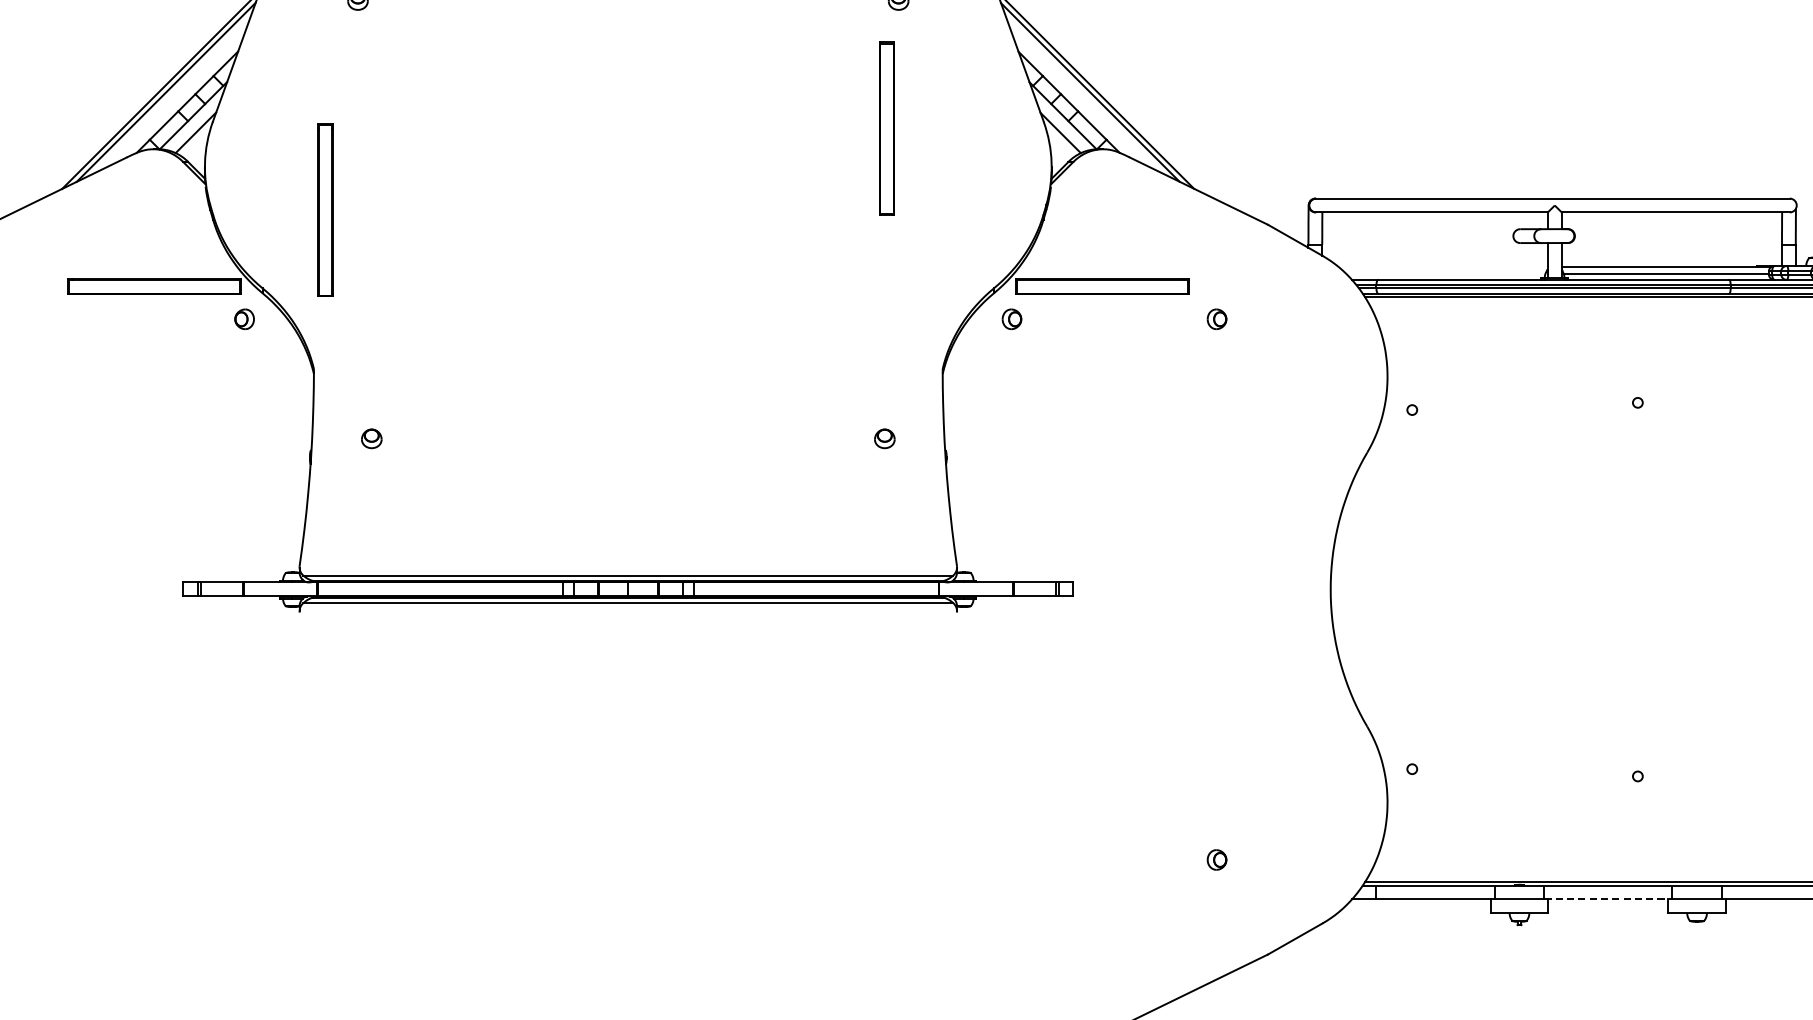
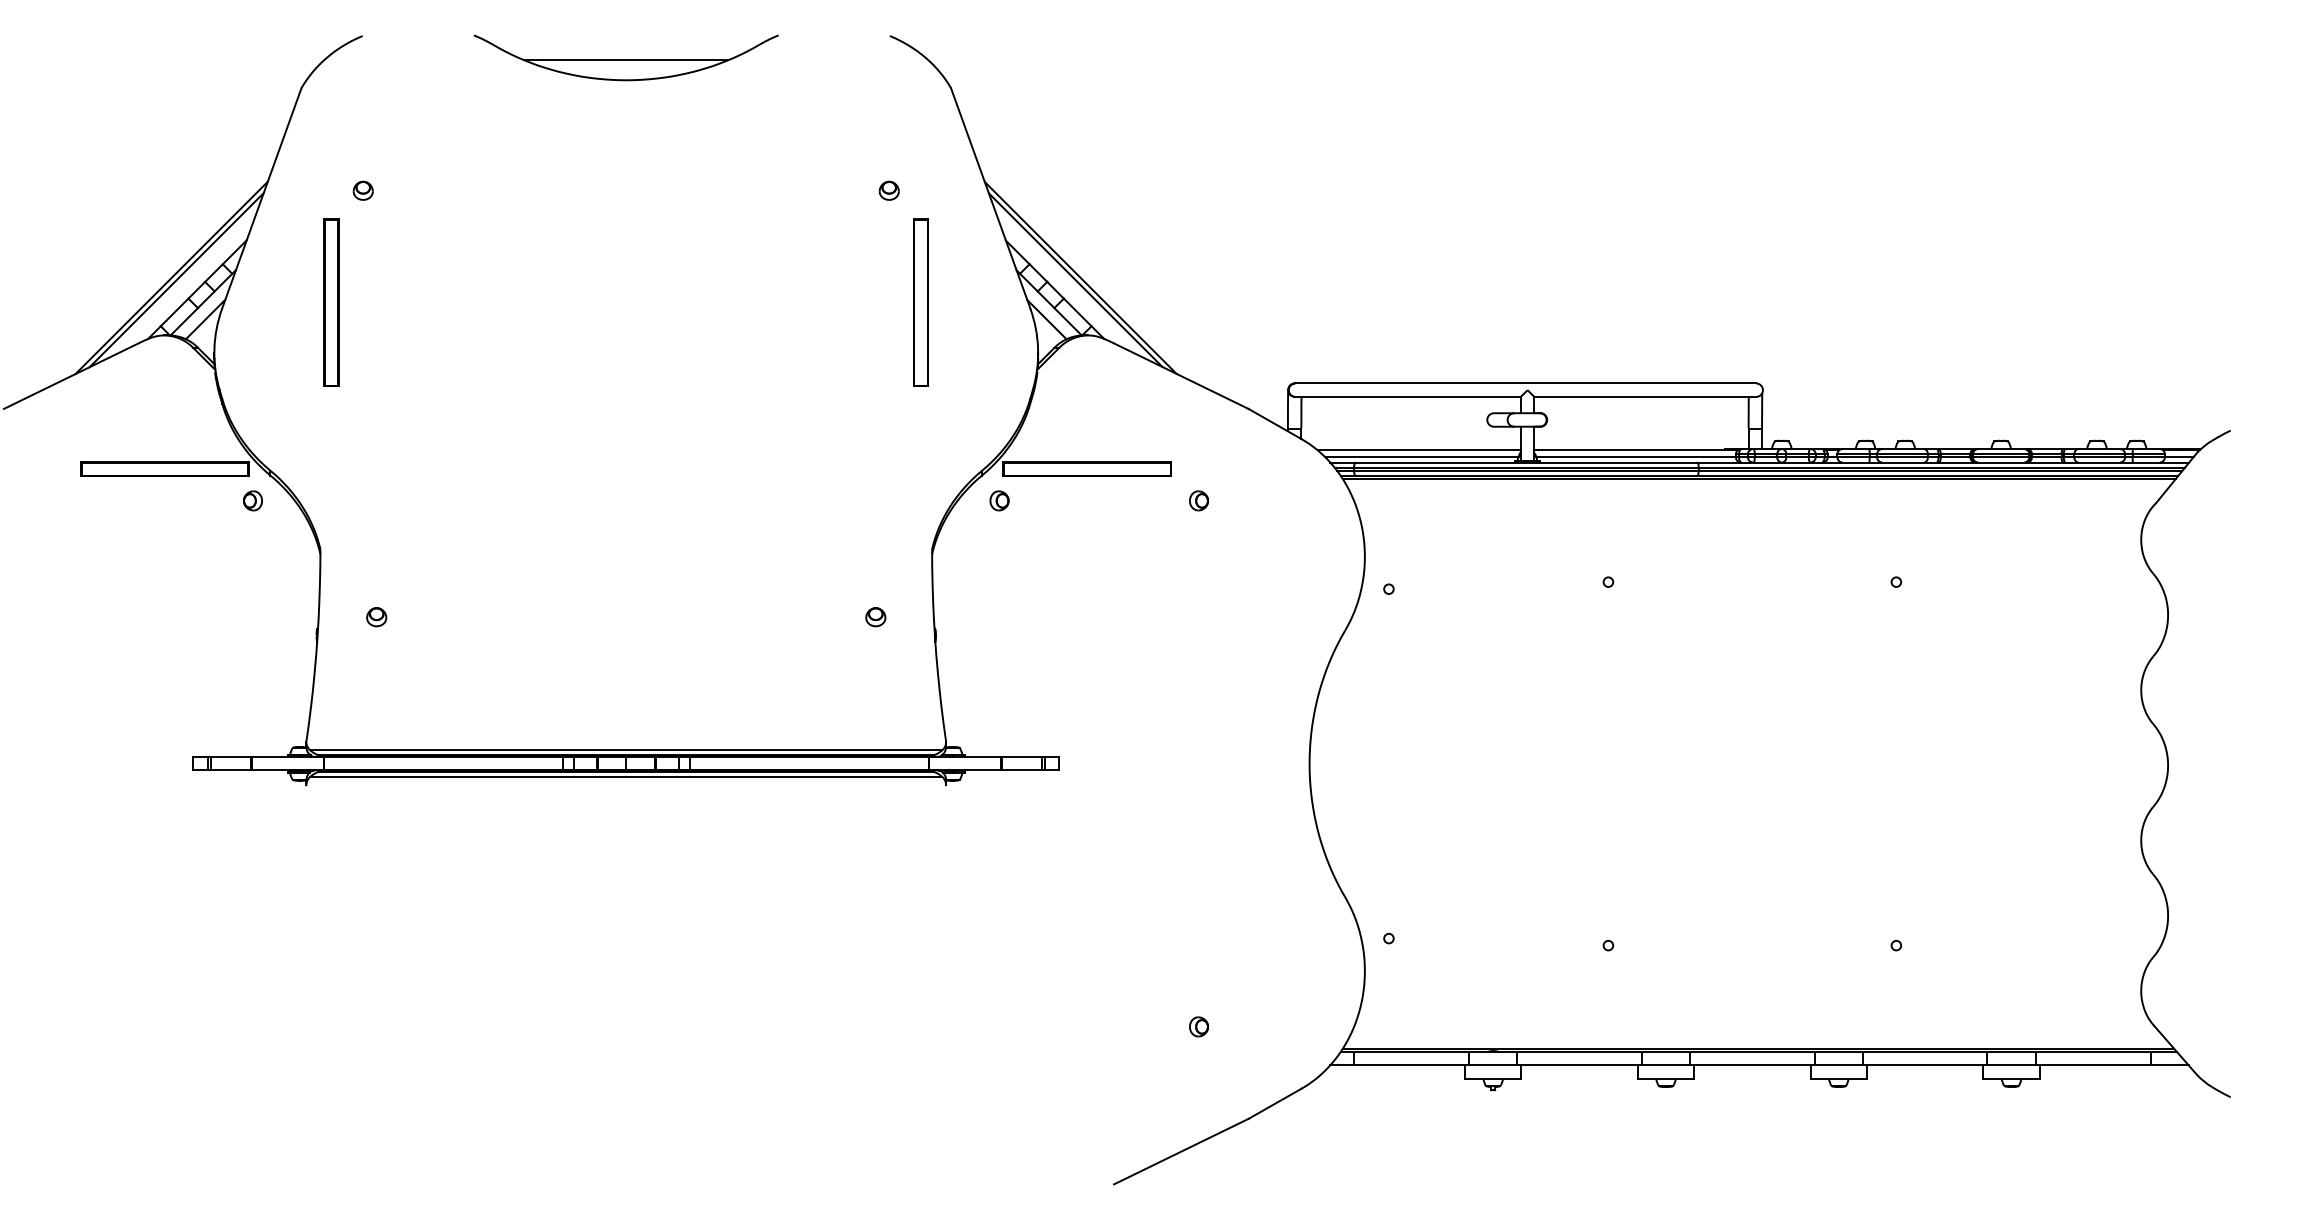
part: (886, 128) -> (920, 302), moved
part: (325, 209) -> (331, 302), moved
line: (1442, 267) -> (1418, 450), added
line: (1445, 273) -> (1421, 456), added
line: (1609, 899) -> (1580, 1065), dashed -> solid

